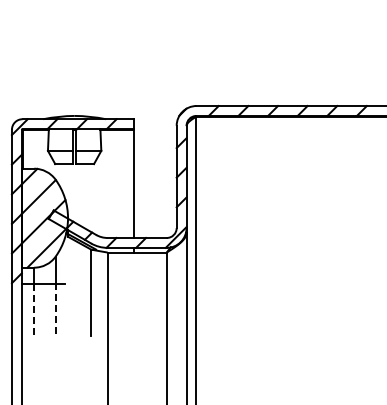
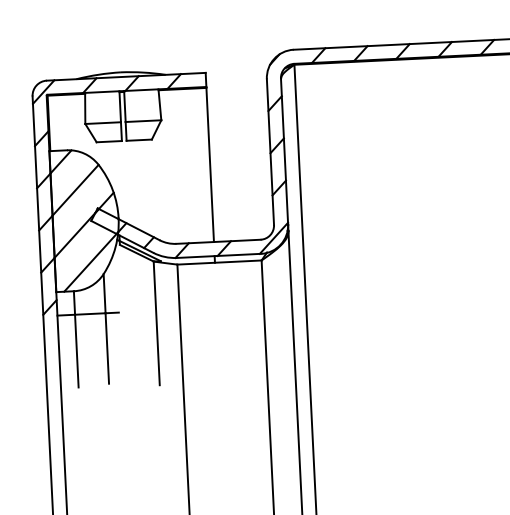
line: (55, 308) -> (107, 347), dashed -> solid
line: (34, 309) -> (77, 350), dashed -> solid

